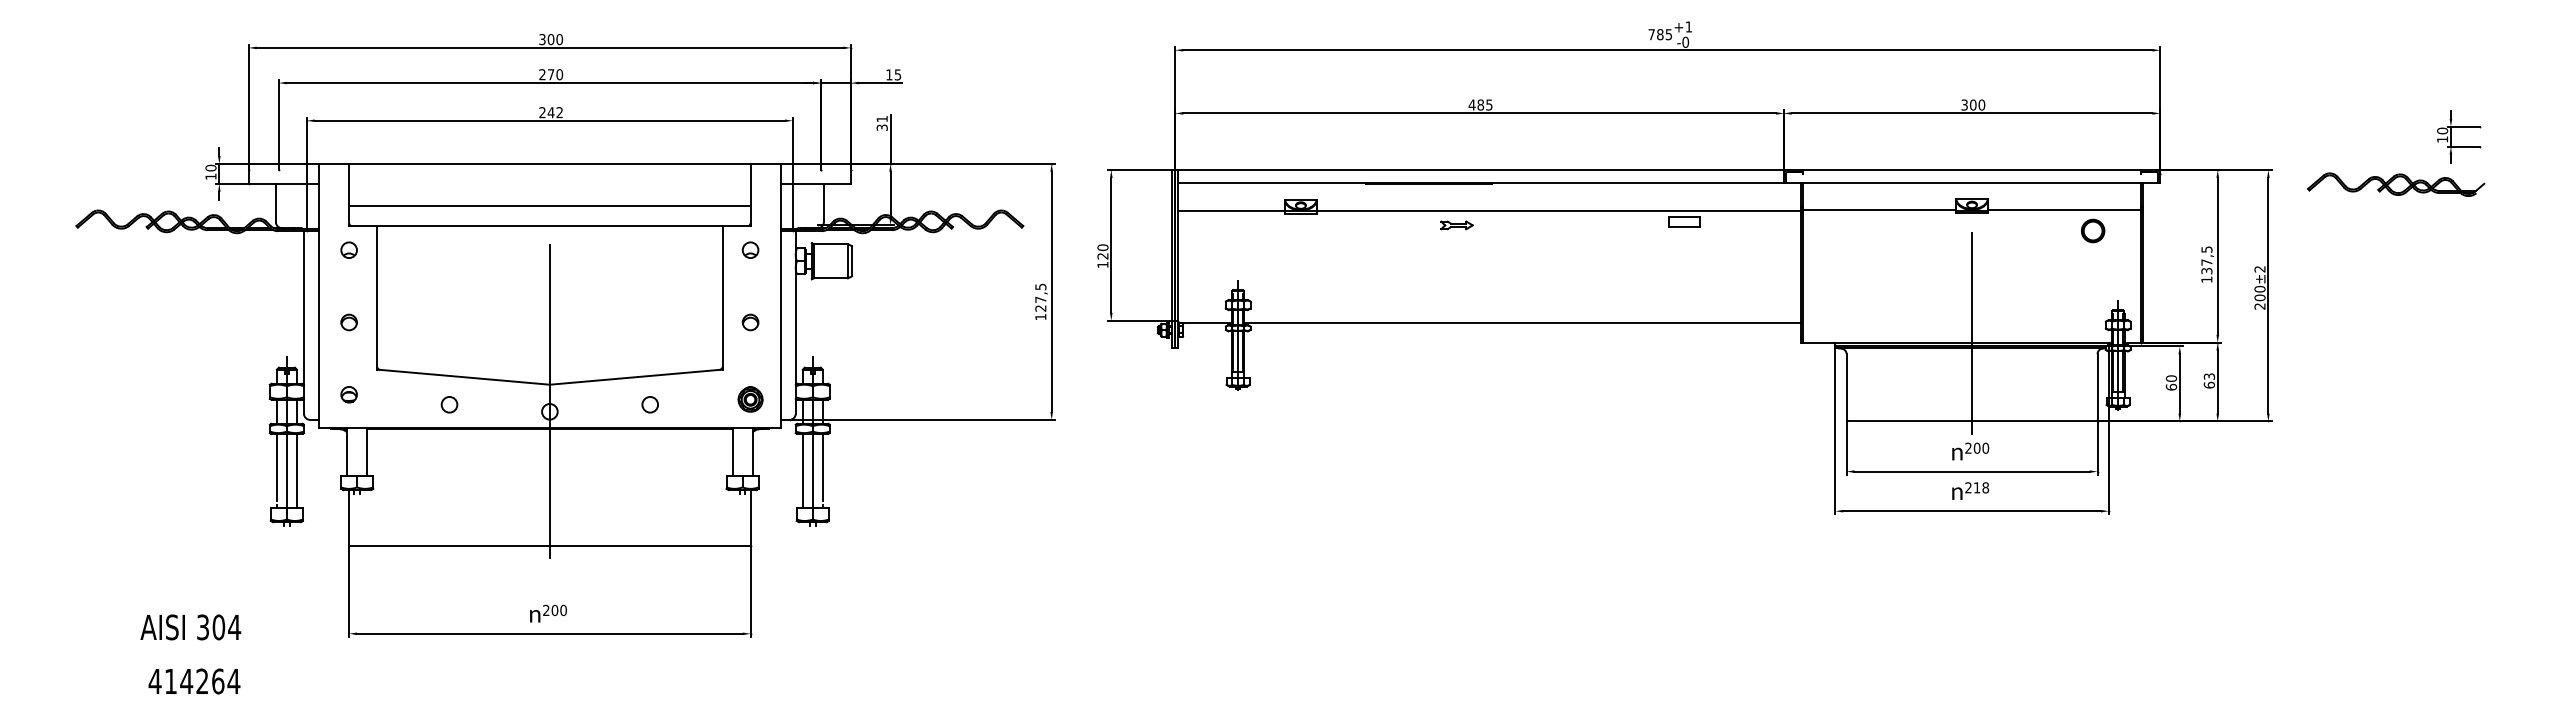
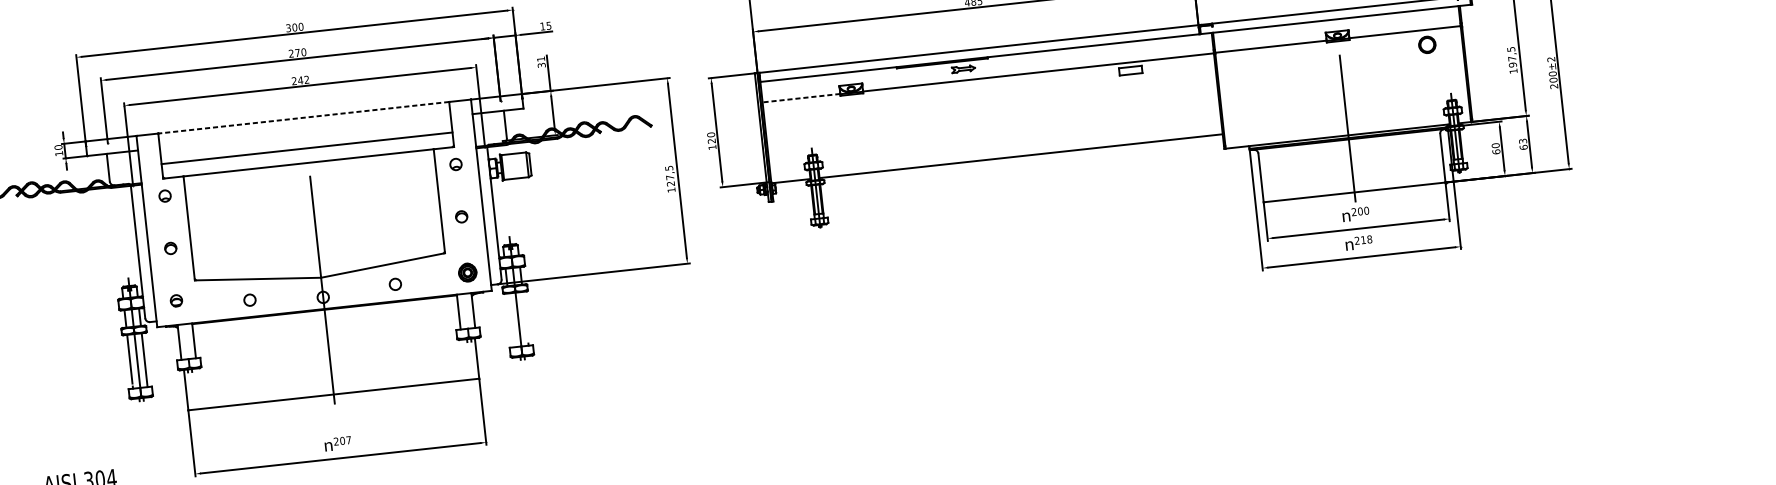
line: (549, 163) -> (303, 117), solid -> dashed
line: (1231, 210) -> (801, 97), solid -> dashed
part: (1456, 225) -> (963, 69), moved
text: (2206, 270) -> (1512, 64), 137,5 -> 197,5
line: (822, 467) -> (525, 316), removed
line: (802, 470) -> (510, 320), removed
text: (563, 610) -> (348, 440), 200 -> 207

